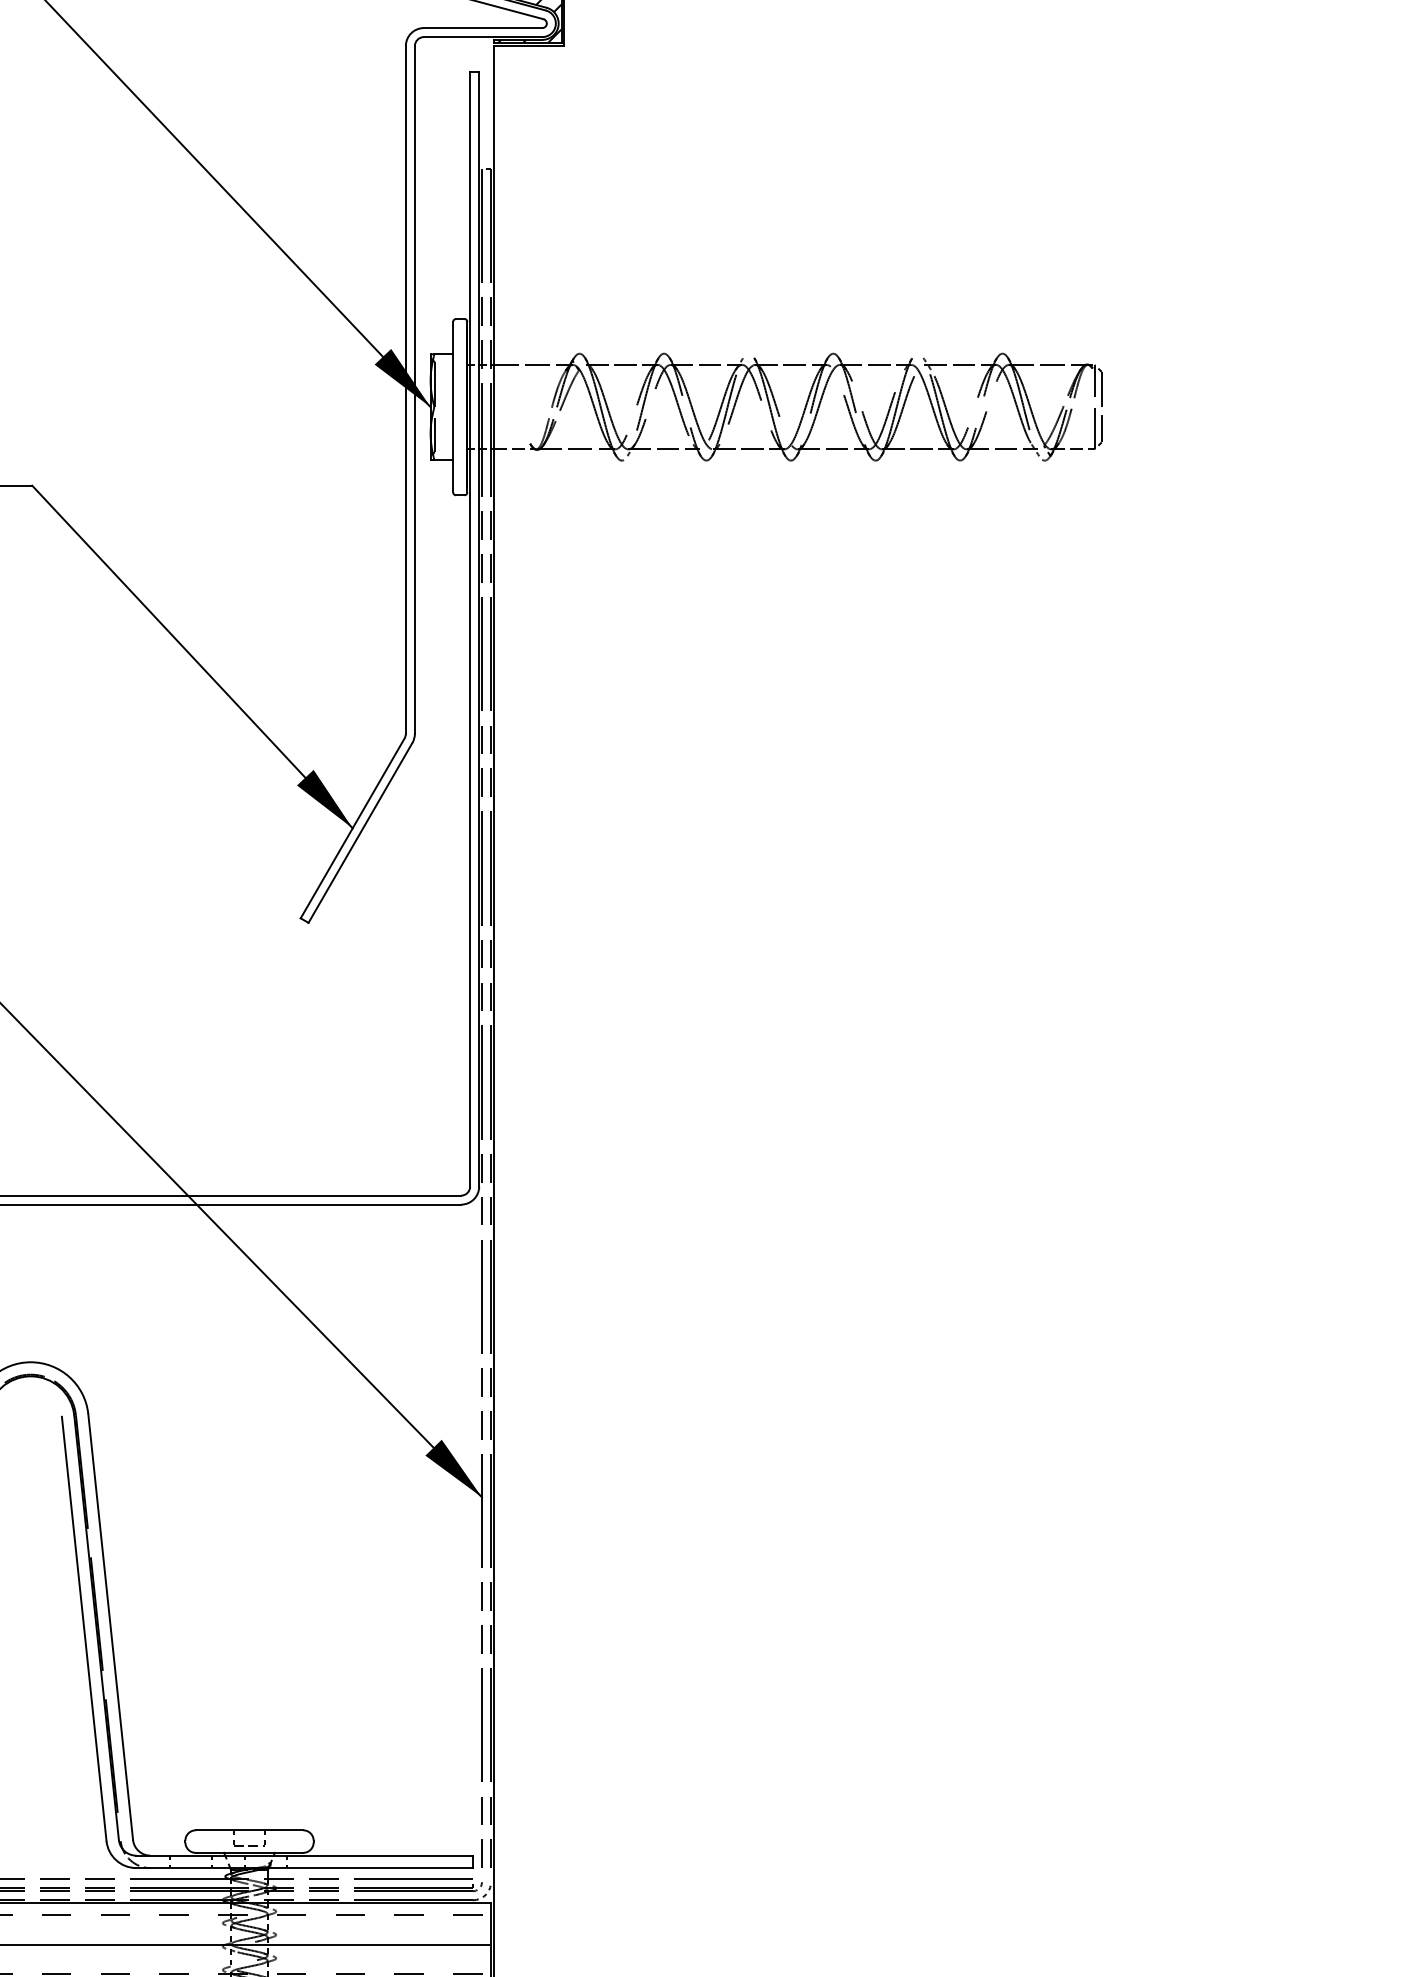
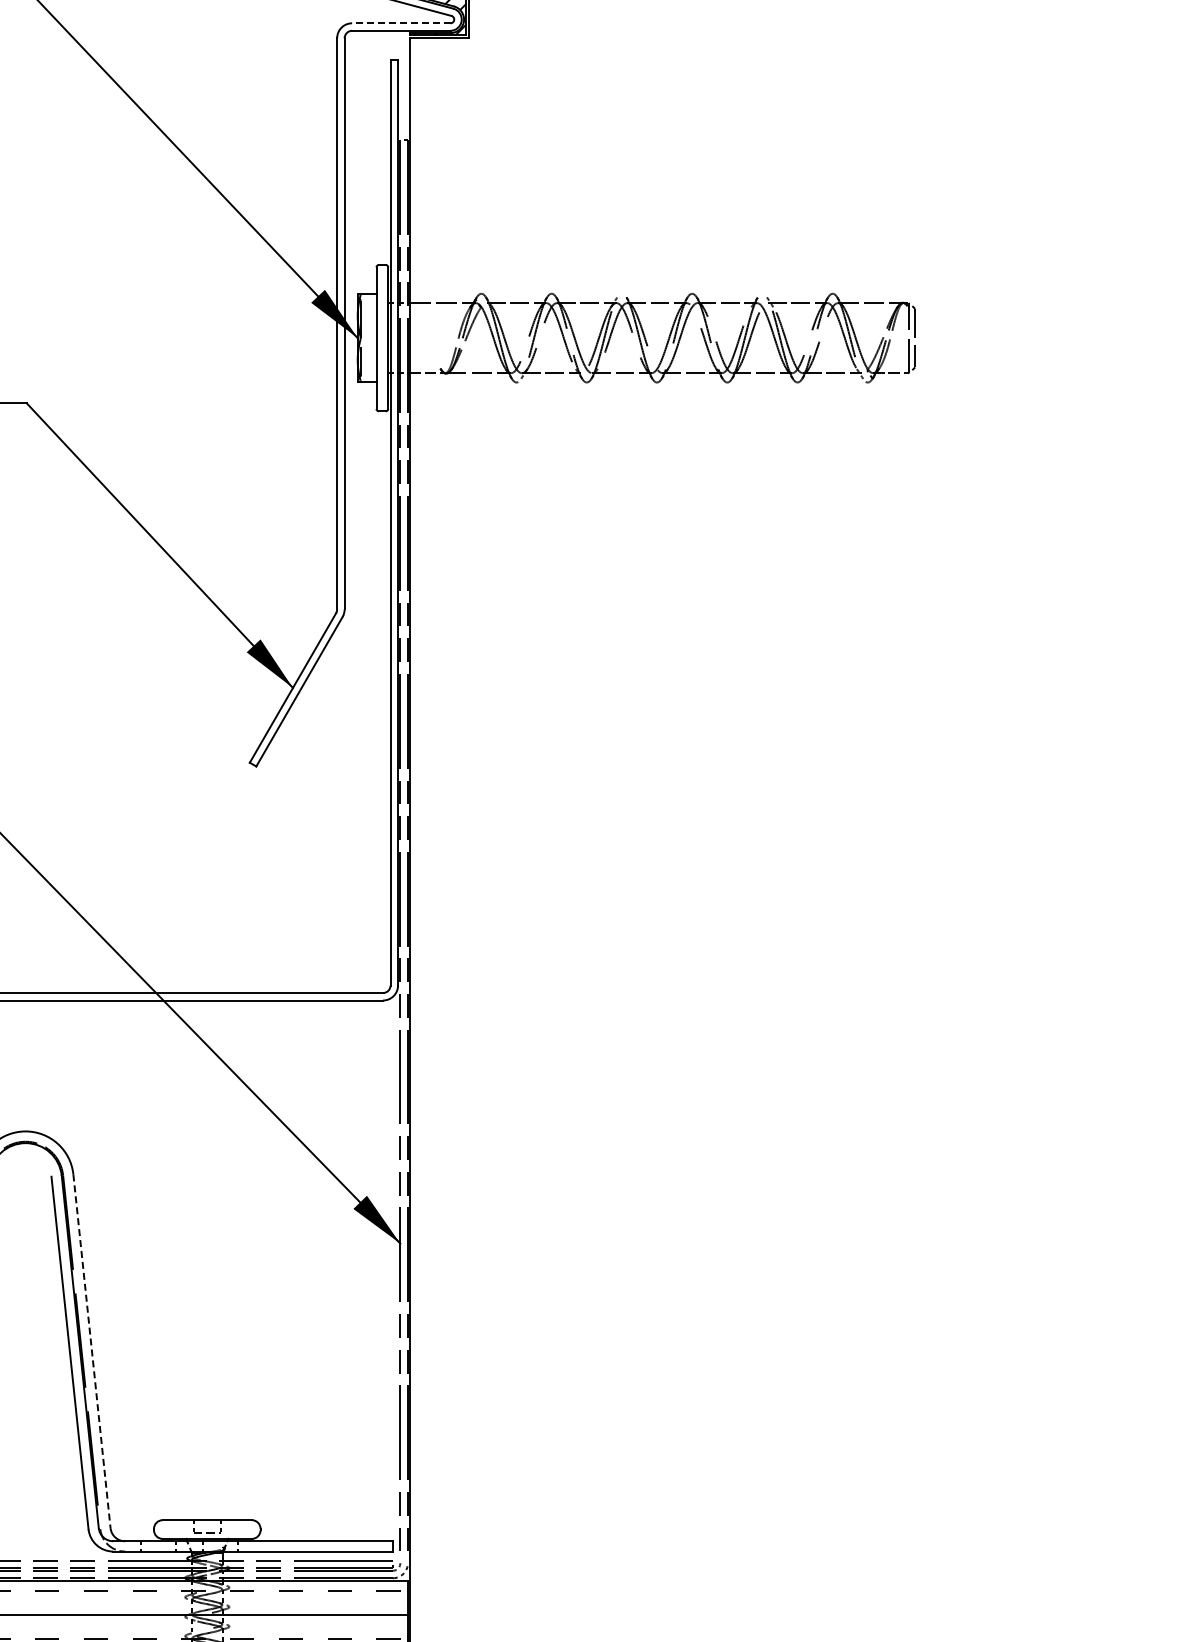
line: (482, 28) -> (400, 23), solid -> dashed
line: (110, 1627) -> (91, 1351), solid -> dashed

